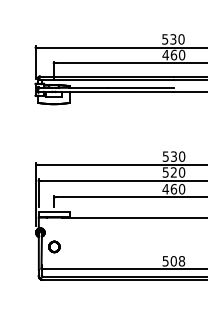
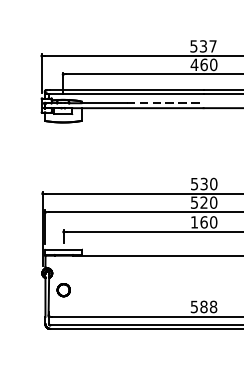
text: (181, 39) -> (213, 46), 530 -> 537
line: (140, 87) -> (164, 102), solid -> dashed
text: (165, 189) -> (194, 222), 460 -> 160
text: (173, 261) -> (203, 307), 508 -> 588

